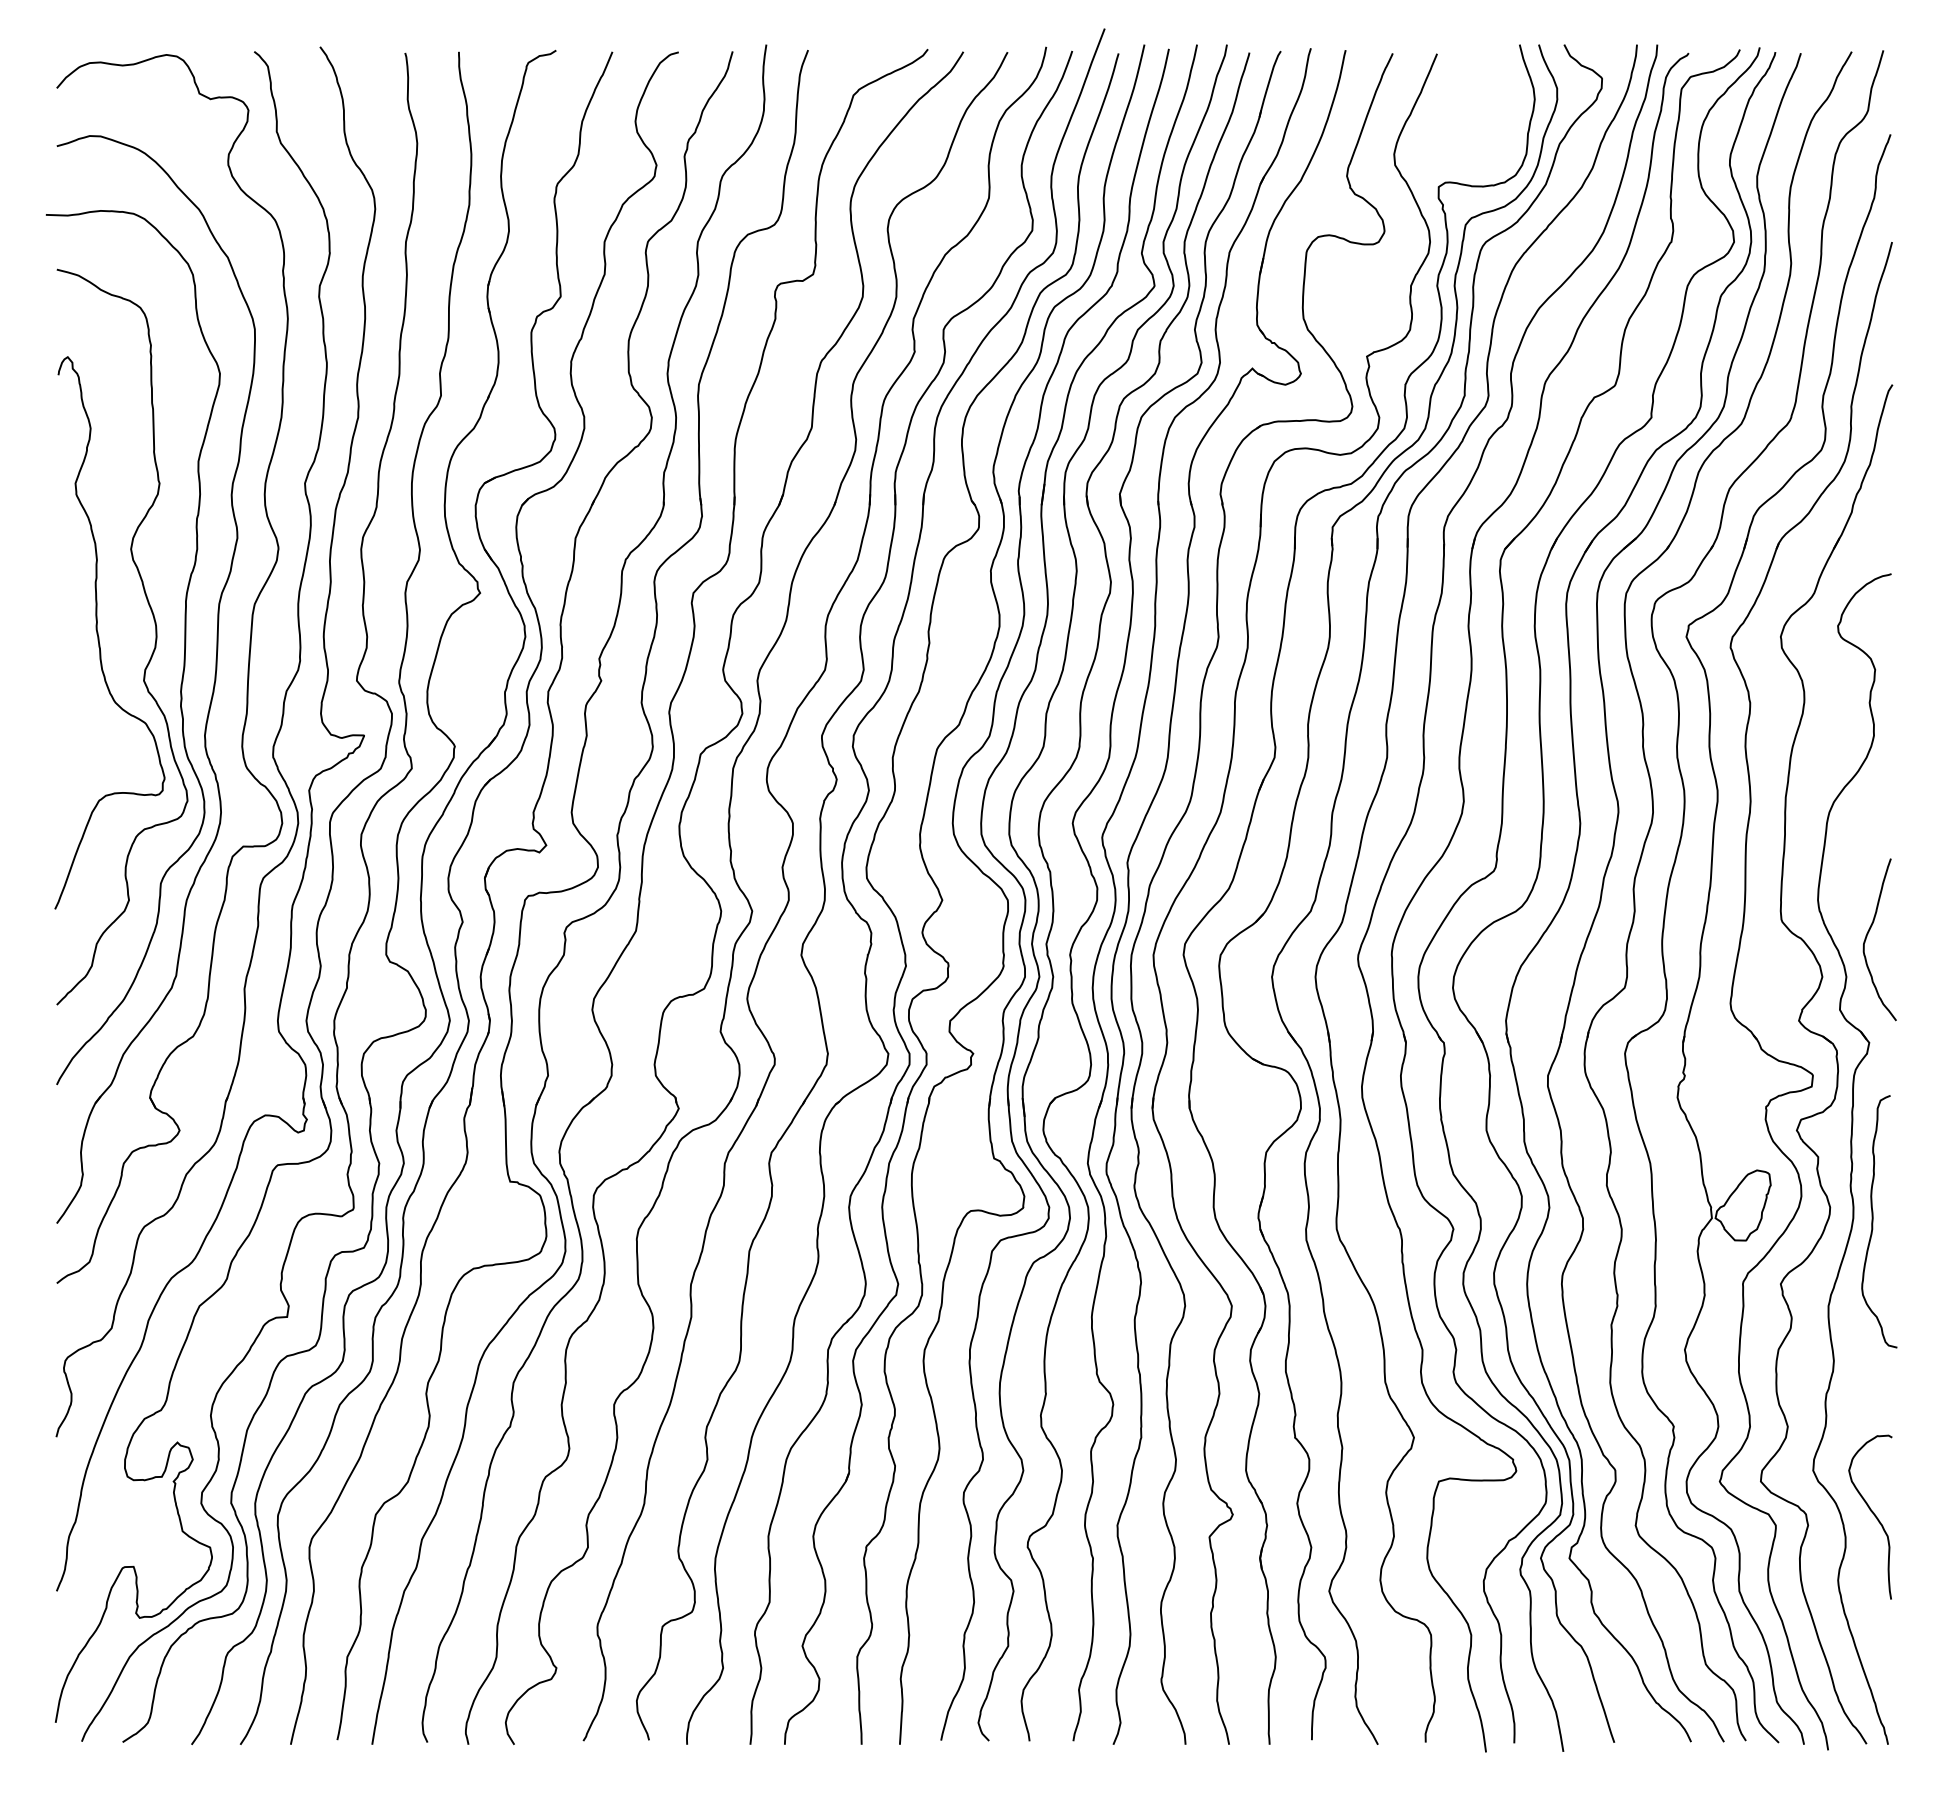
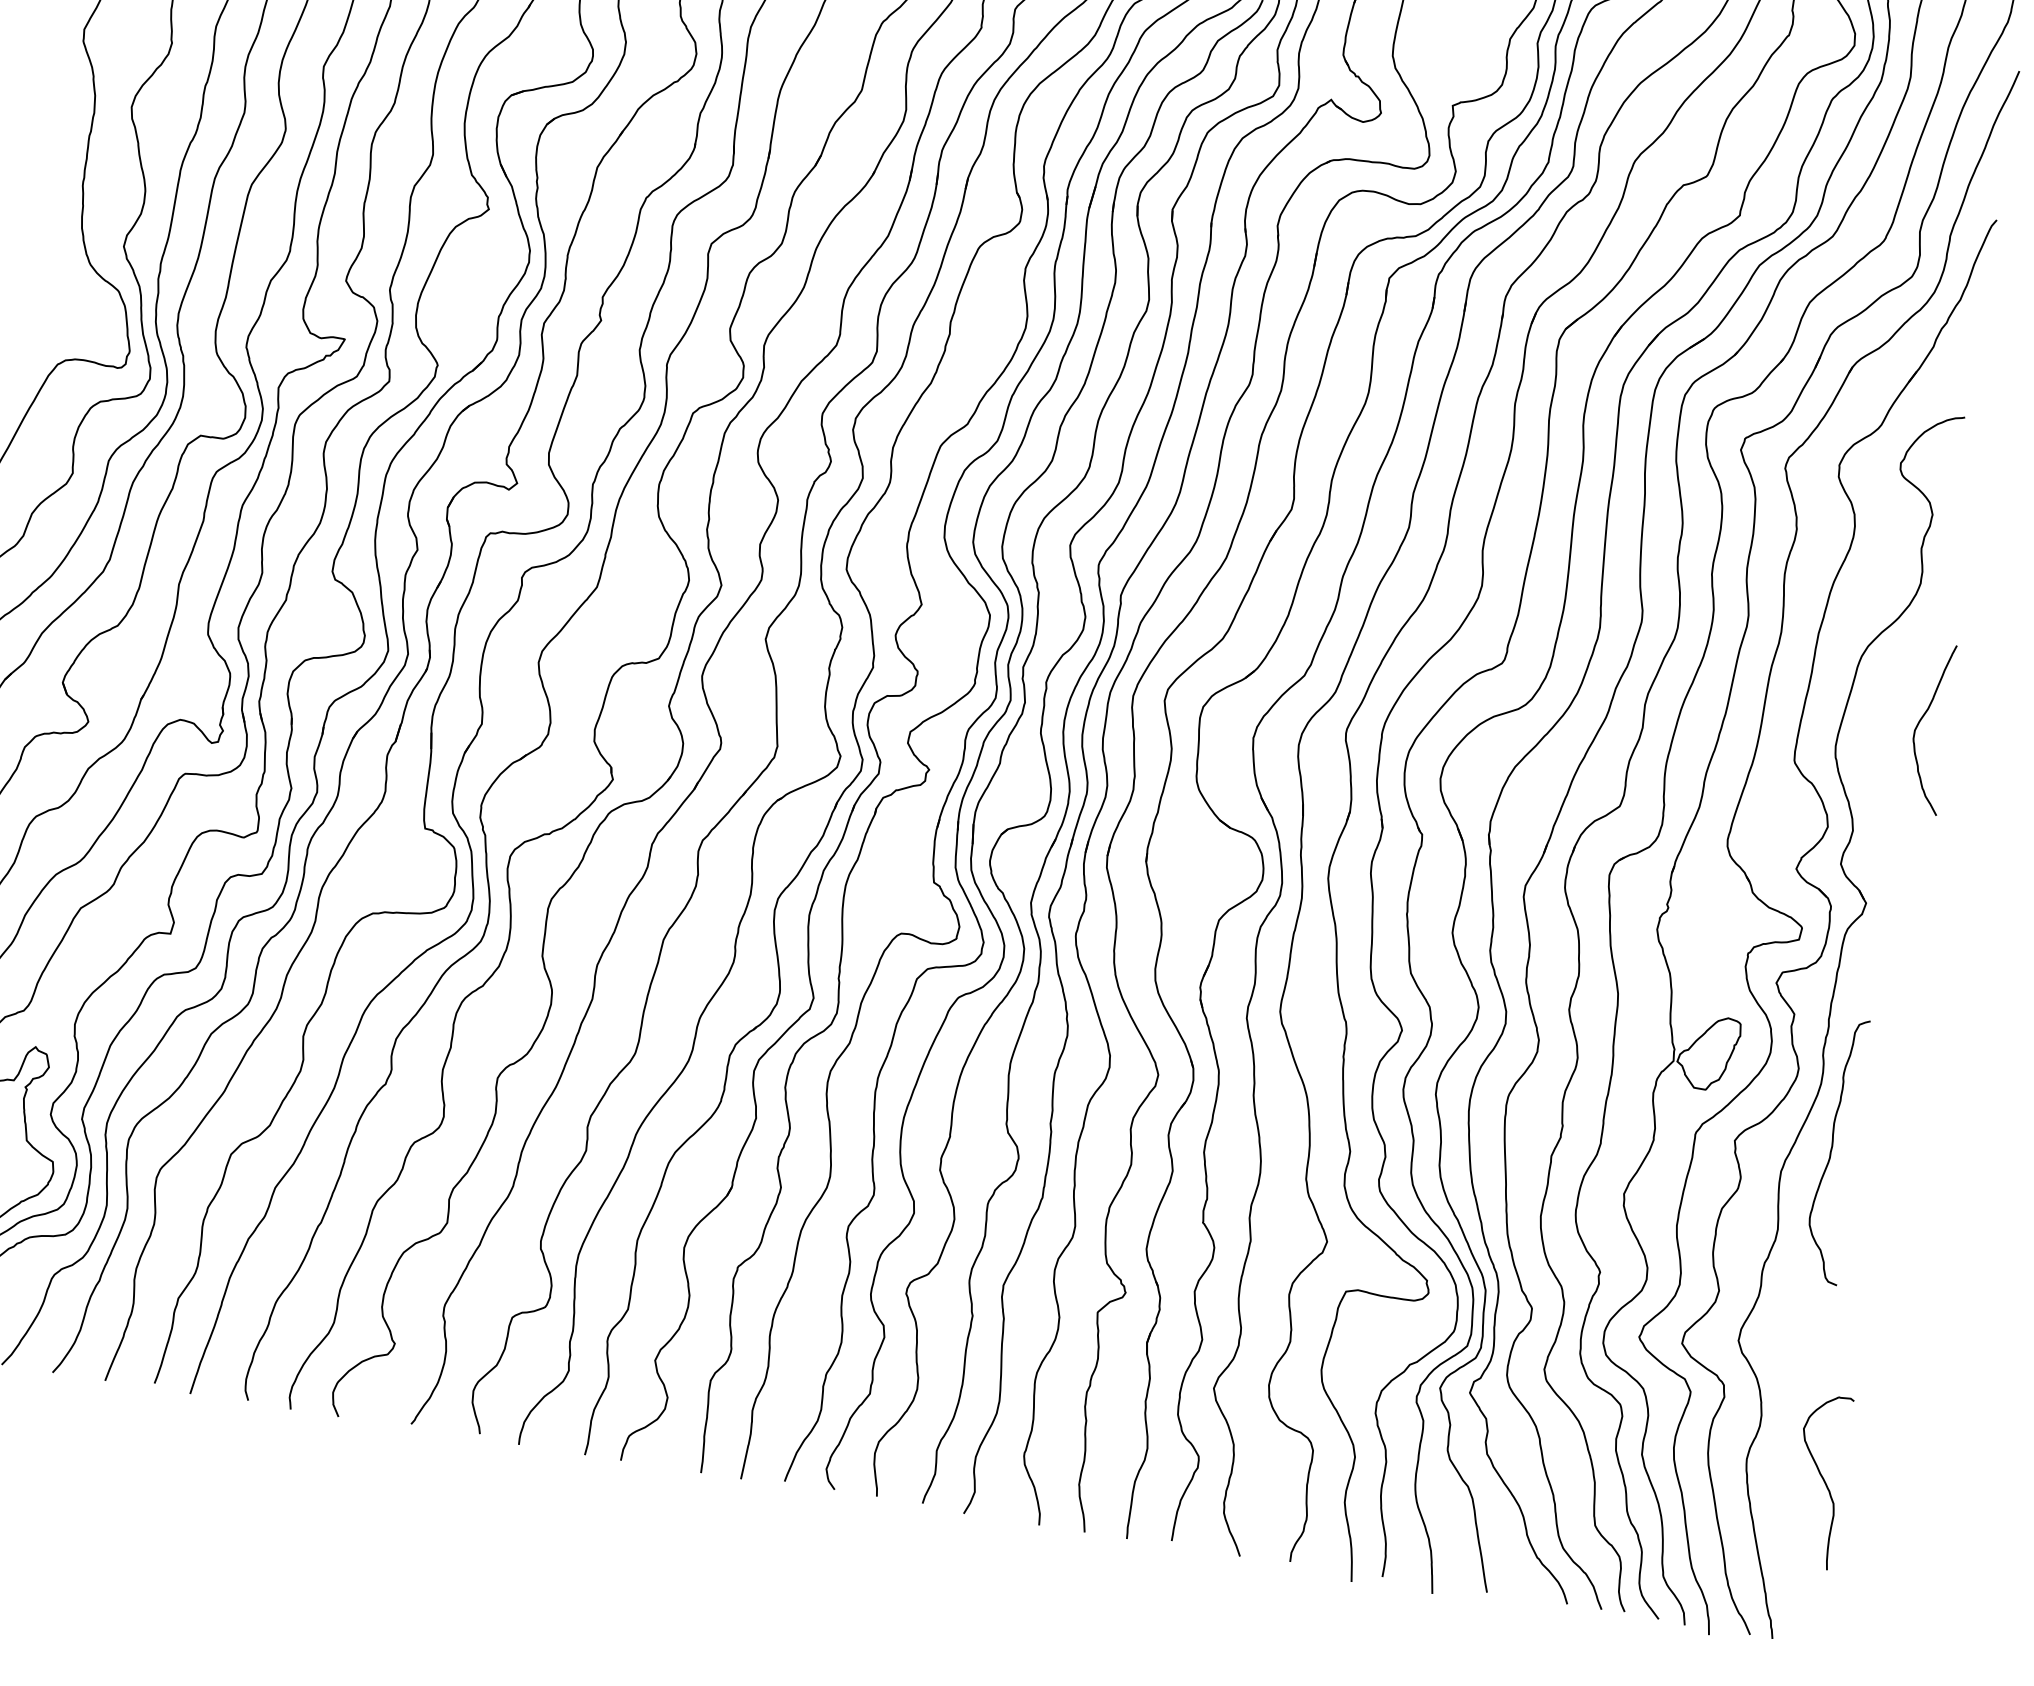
curve: (1868, 934) -> (1921, 721), moved
curve: (1873, 1221) -> (1832, 1149), moved
curve: (1872, 1513) -> (1821, 1477), moved

